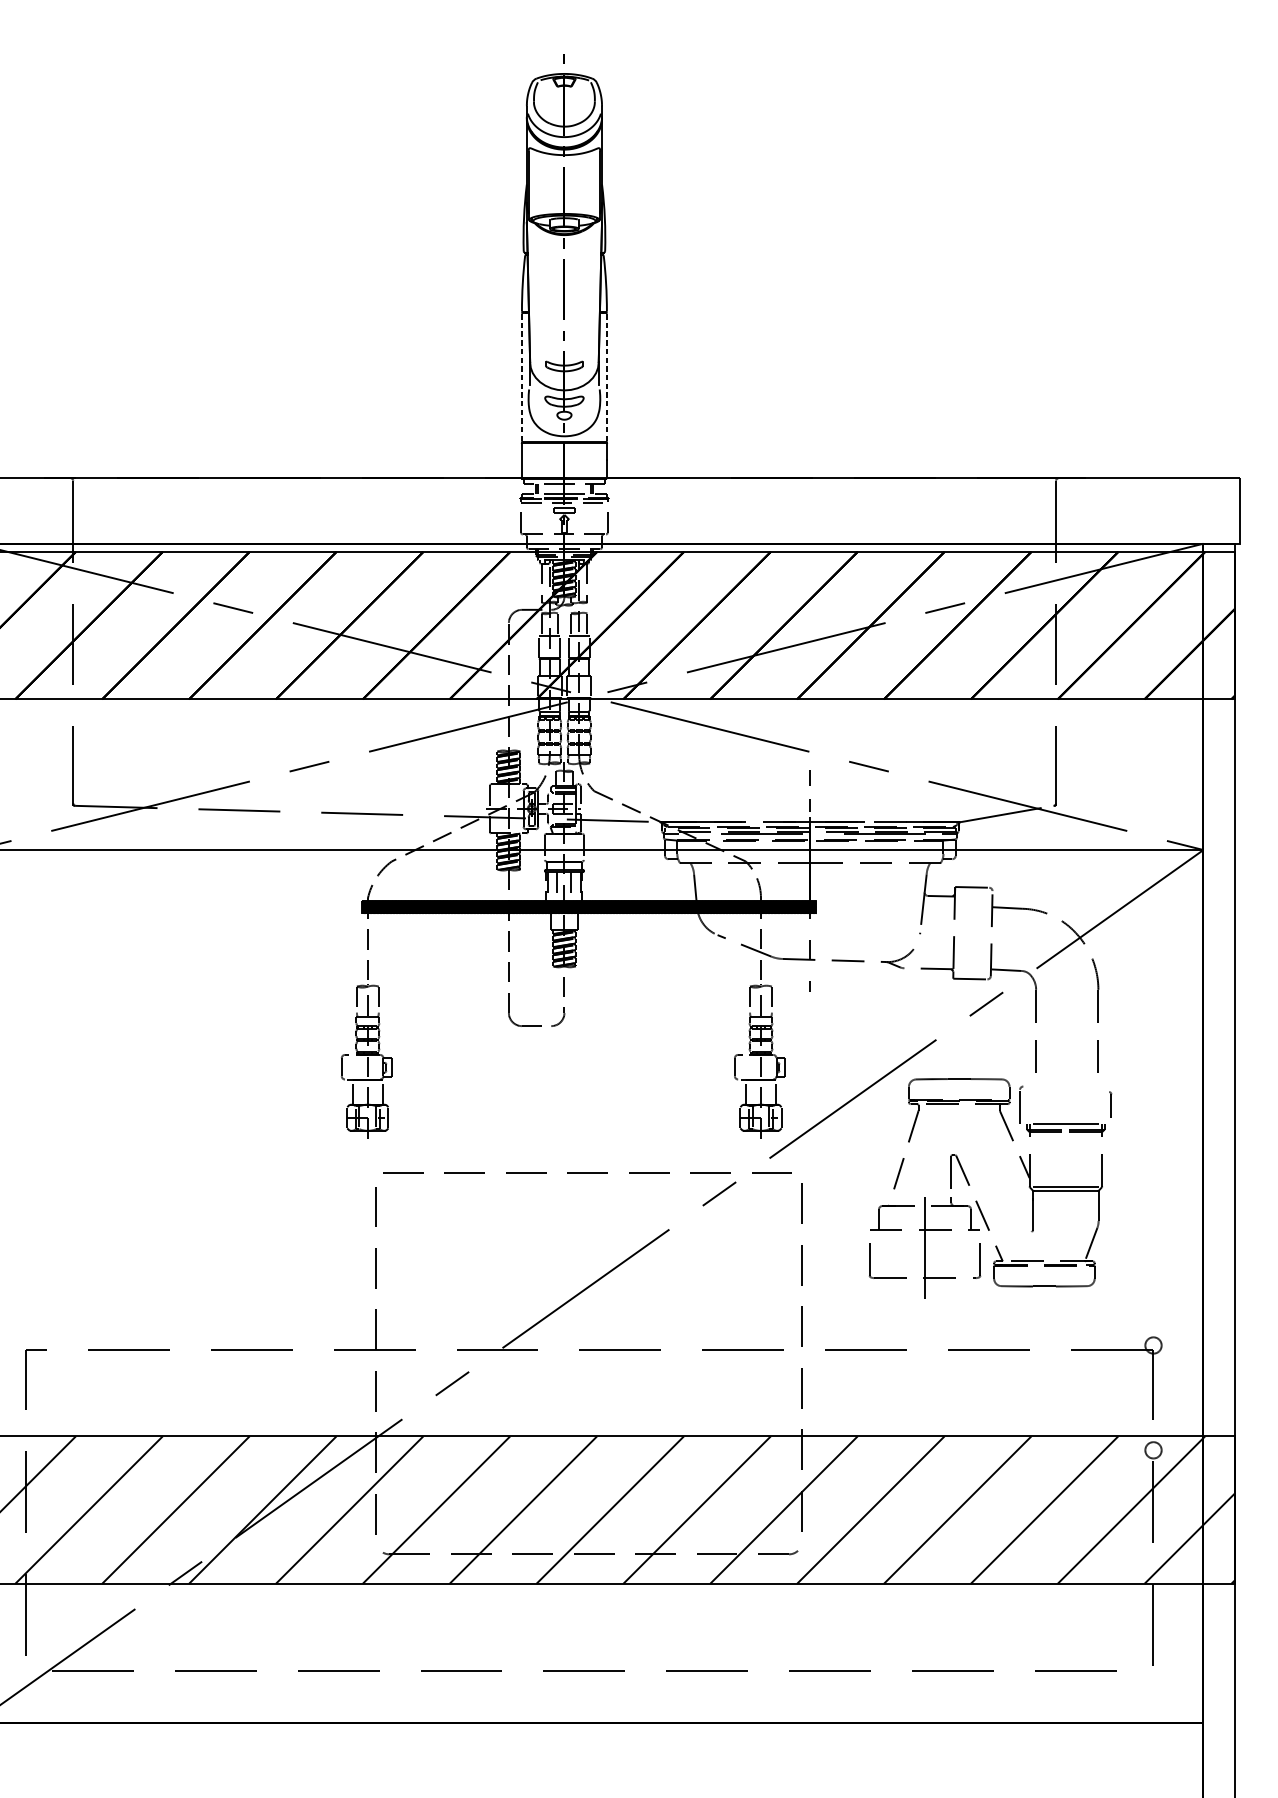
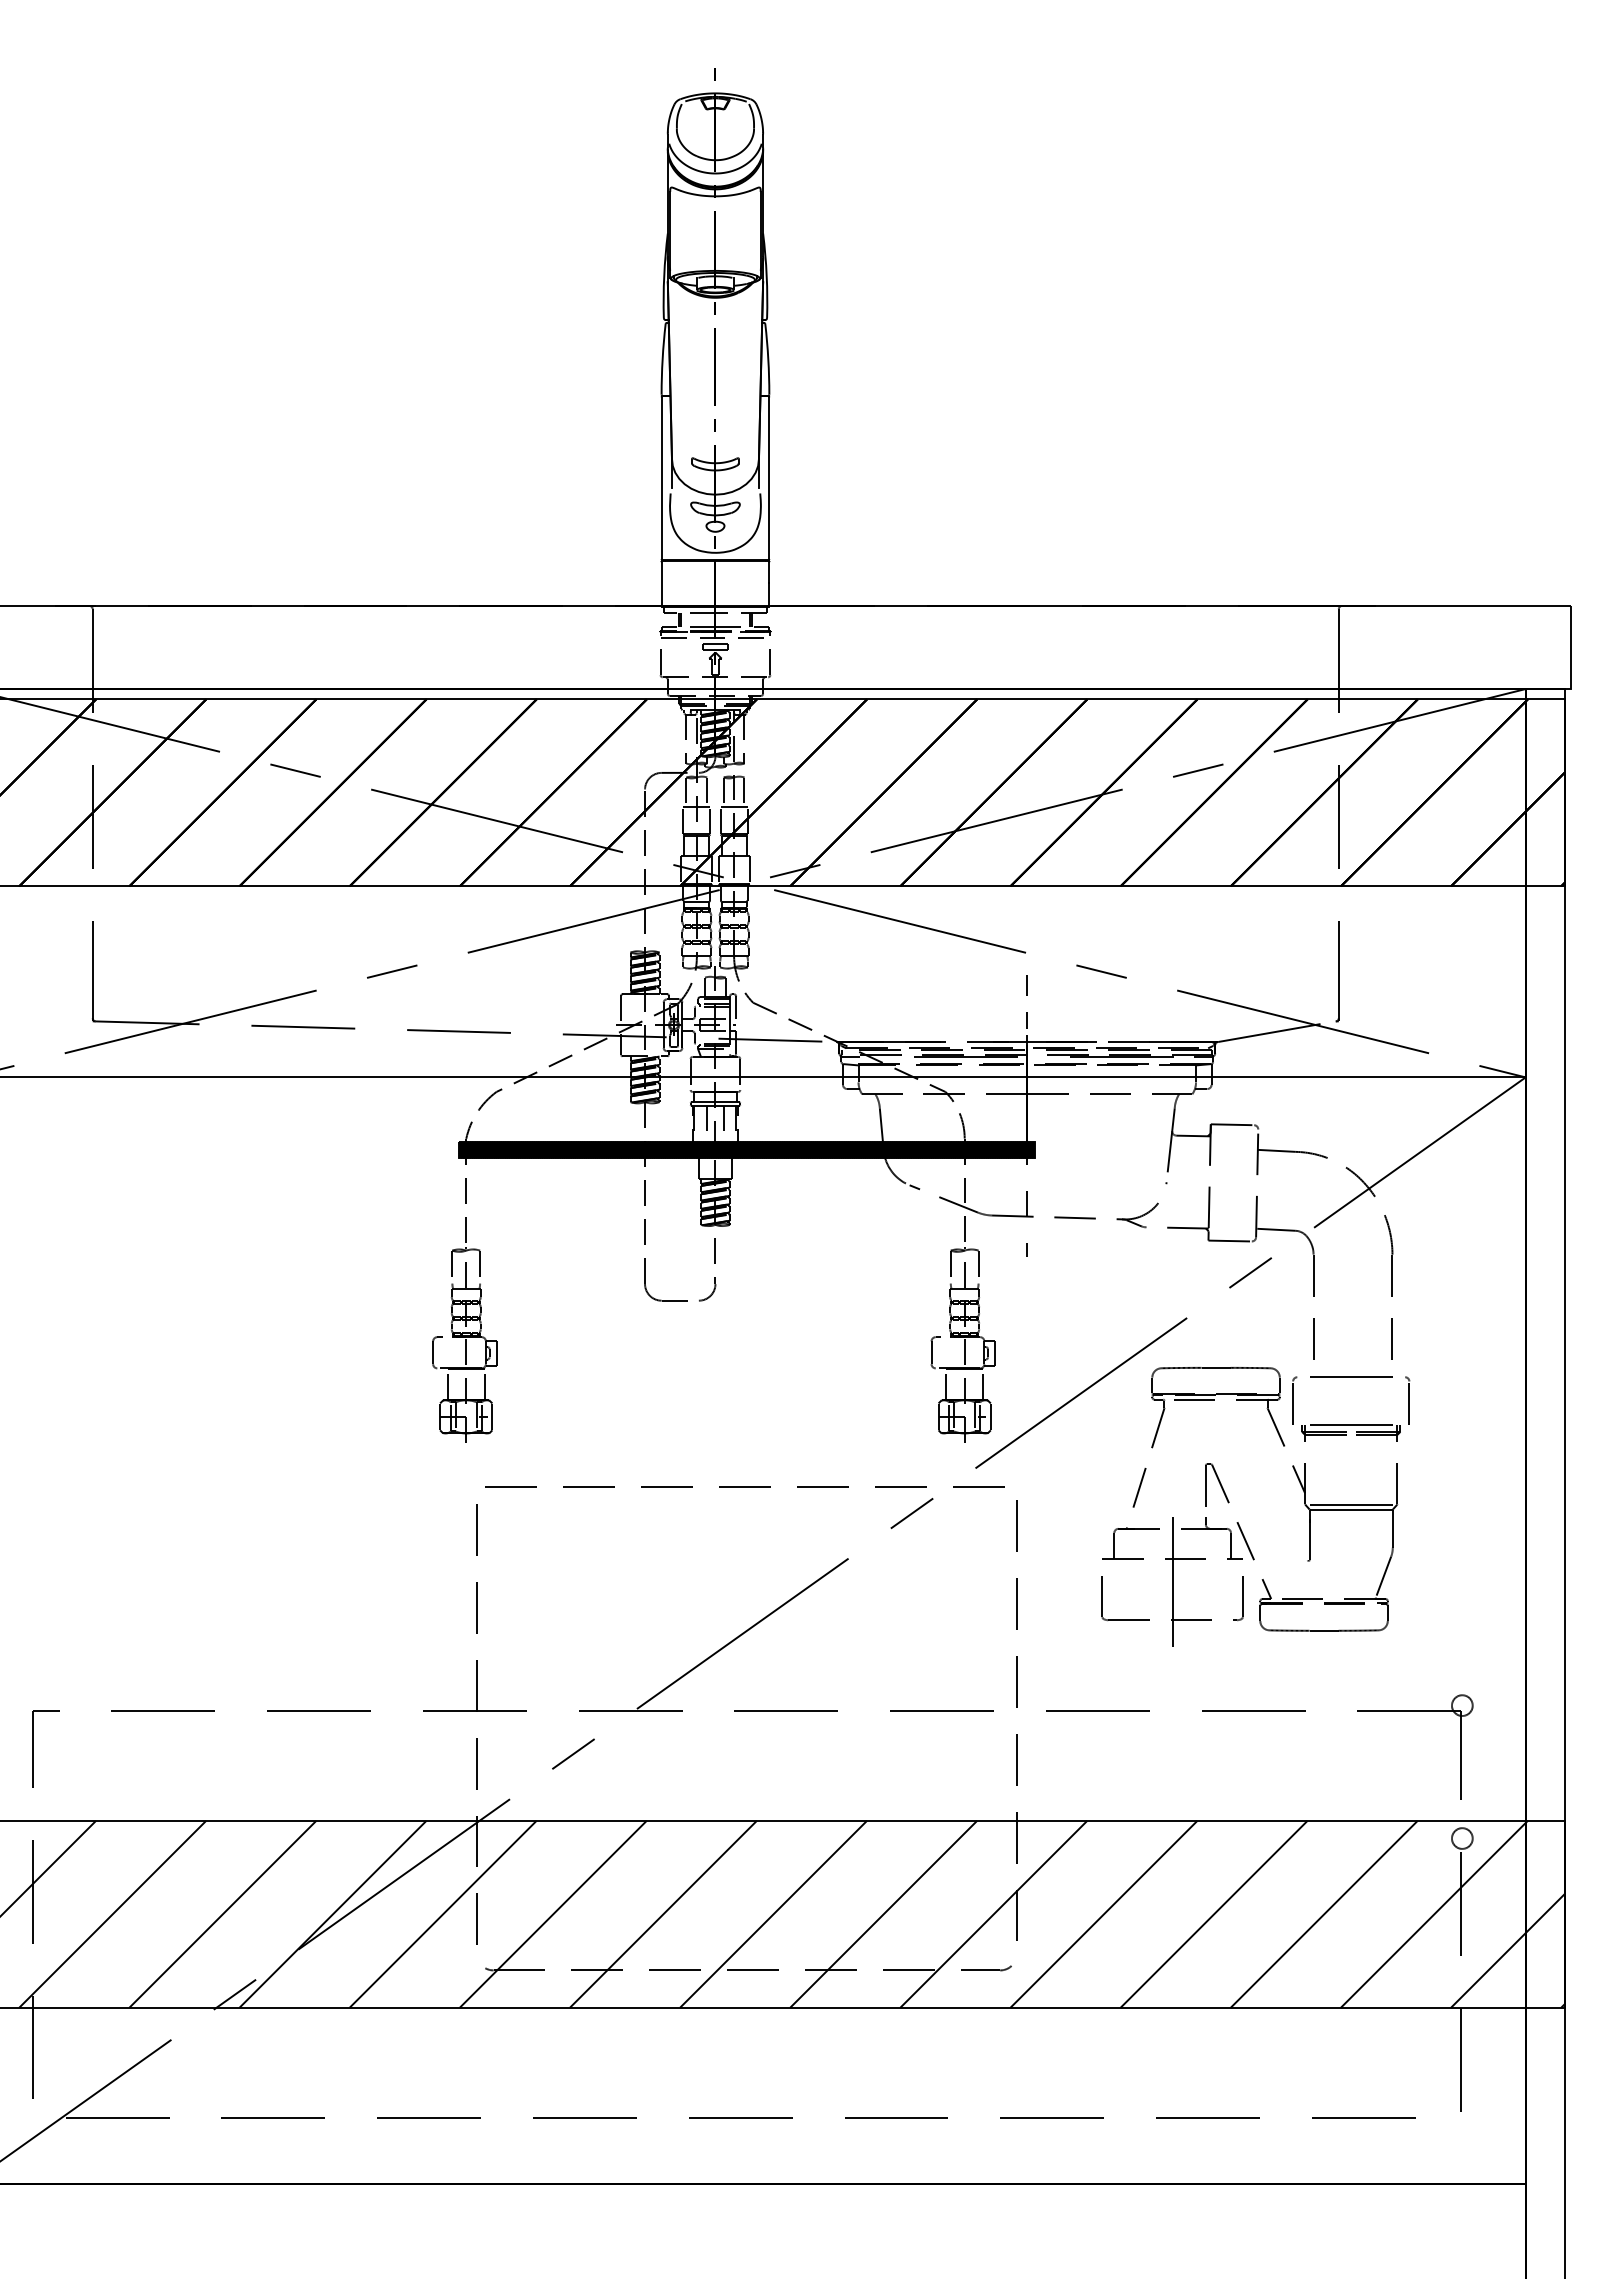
line: (521, 377) -> (661, 478), dashed -> solid
line: (607, 377) -> (769, 478), dashed -> solid
line: (1066, 1085) -> (1351, 1376), added
part: (1110, 1104) -> (1407, 1400), size x1.43

